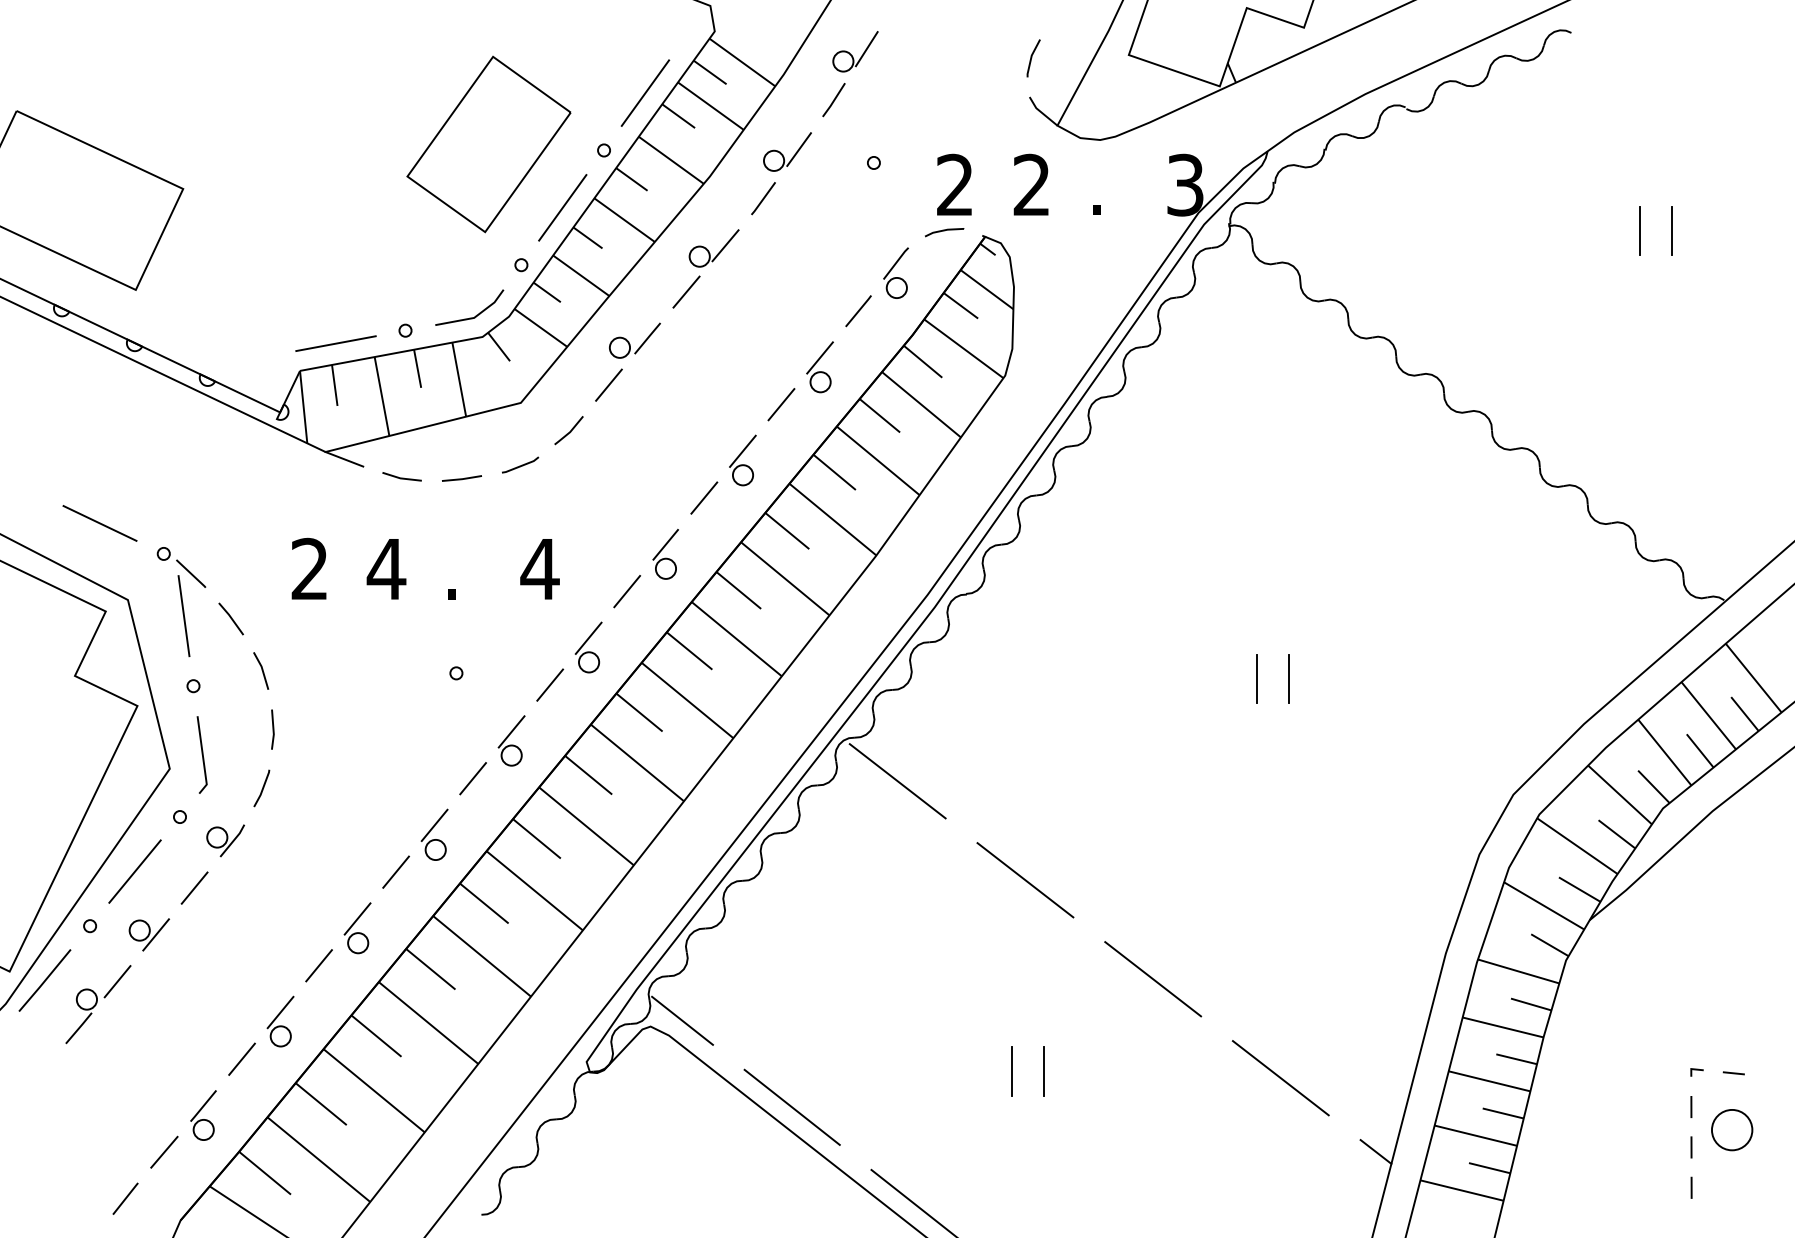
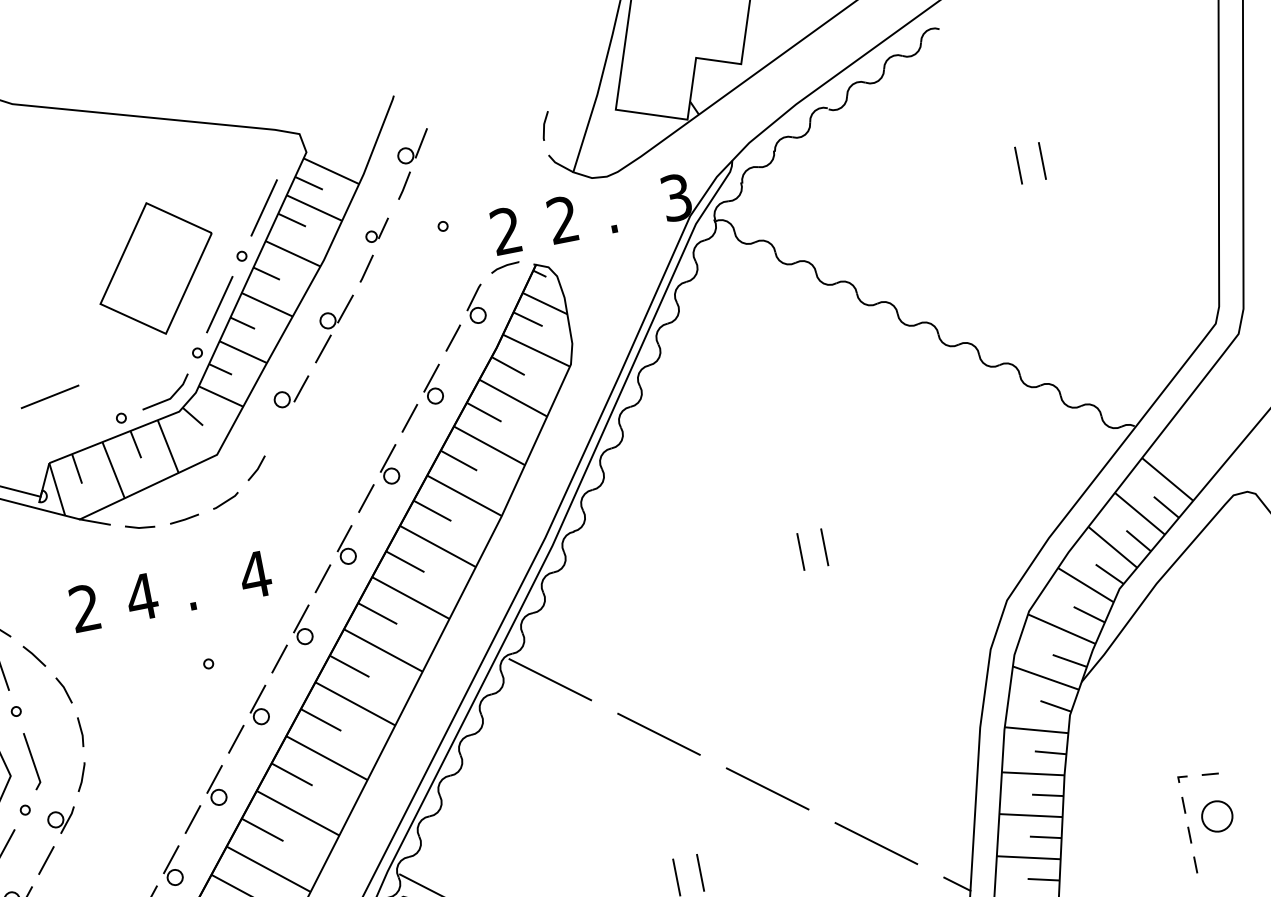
part: (787, 151) -> (377, 230), size x0.7
line: (335, 343) -> (49, 396), moved
line: (608, 384) -> (279, 428), removed

